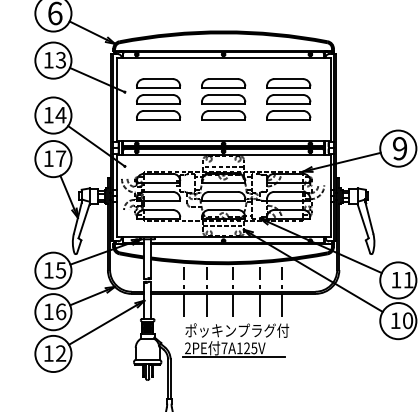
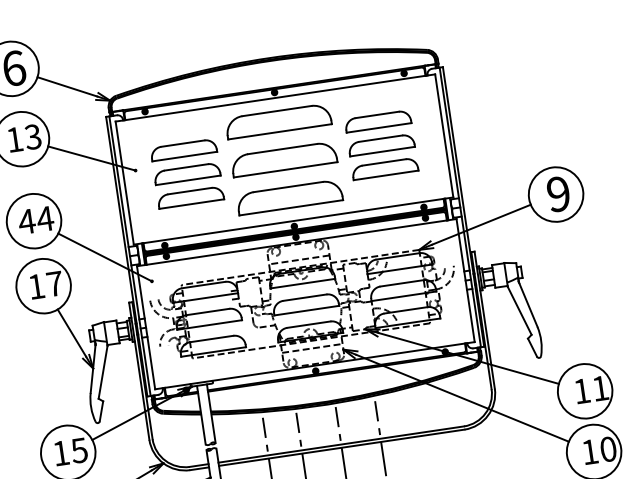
part: (223, 99) -> (284, 159), size x1.6
text: (48, 115) -> (26, 222), 14 -> 44
line: (282, 291) -> (414, 433), removed

